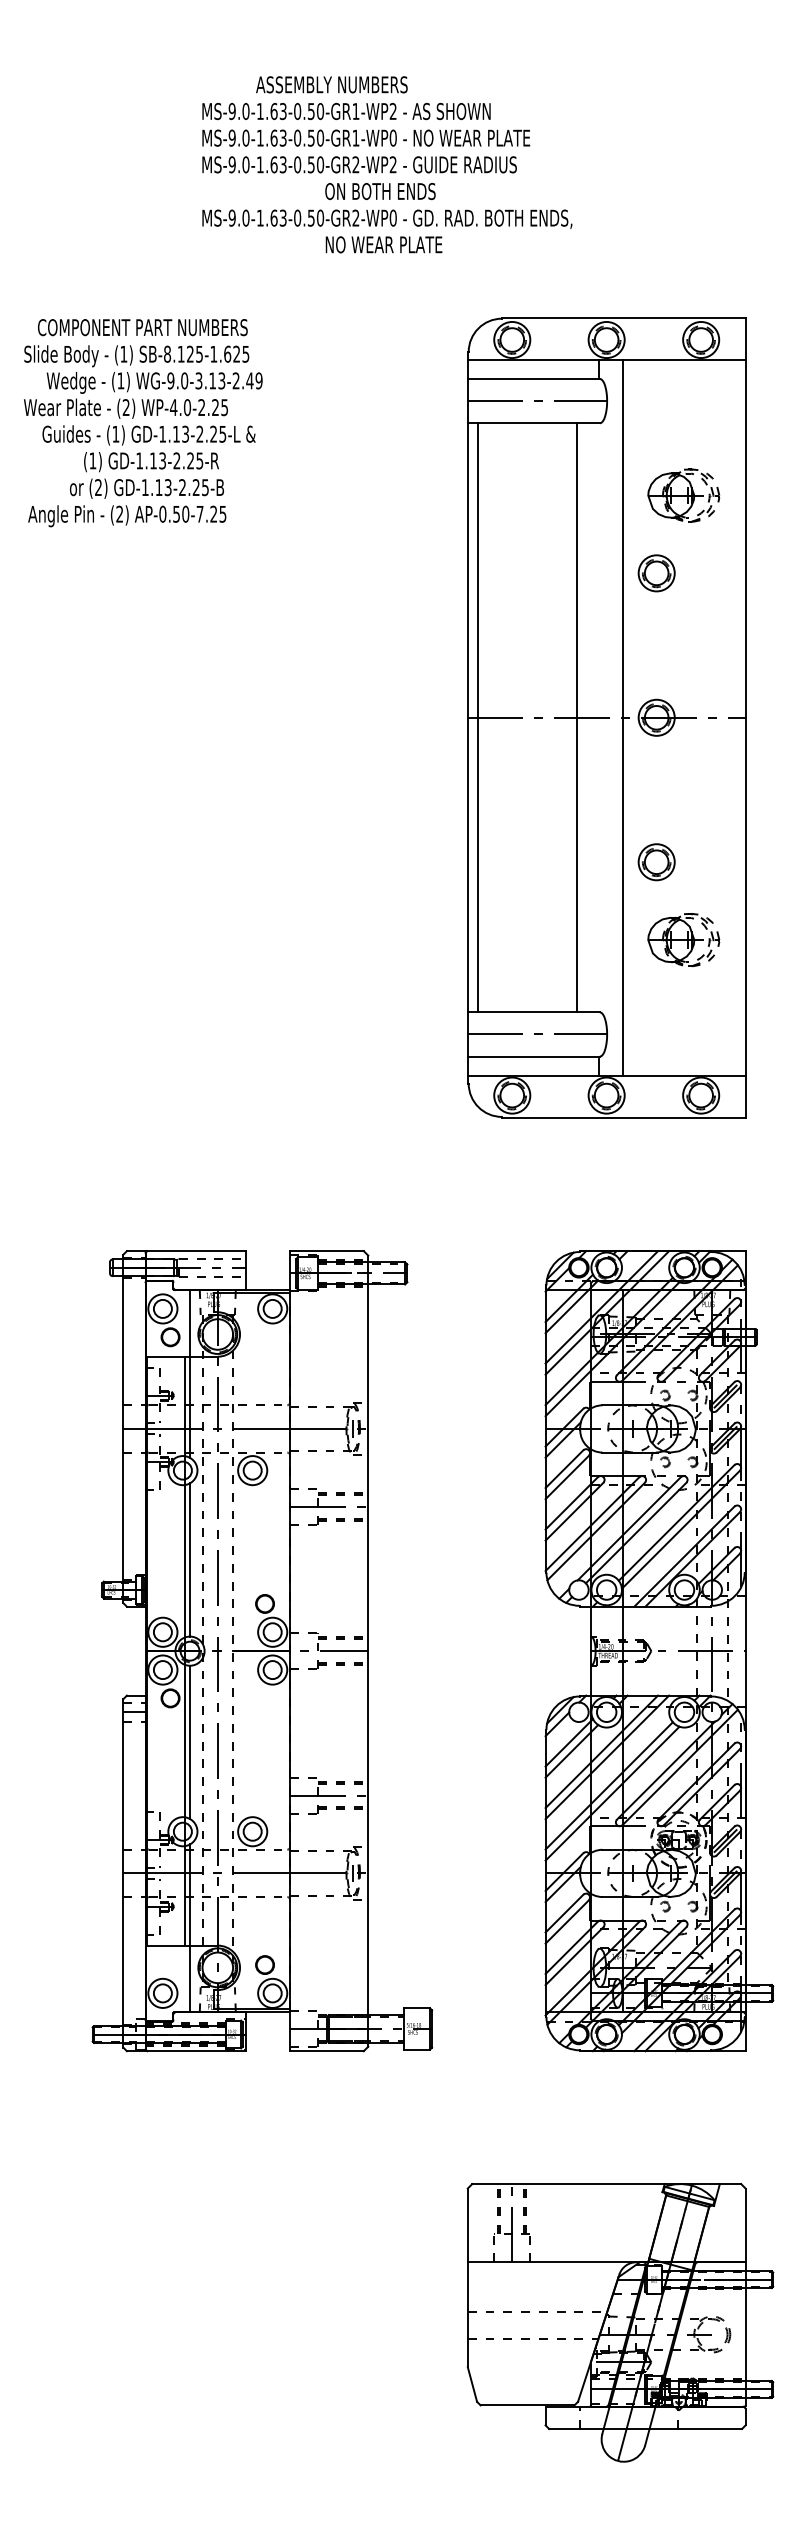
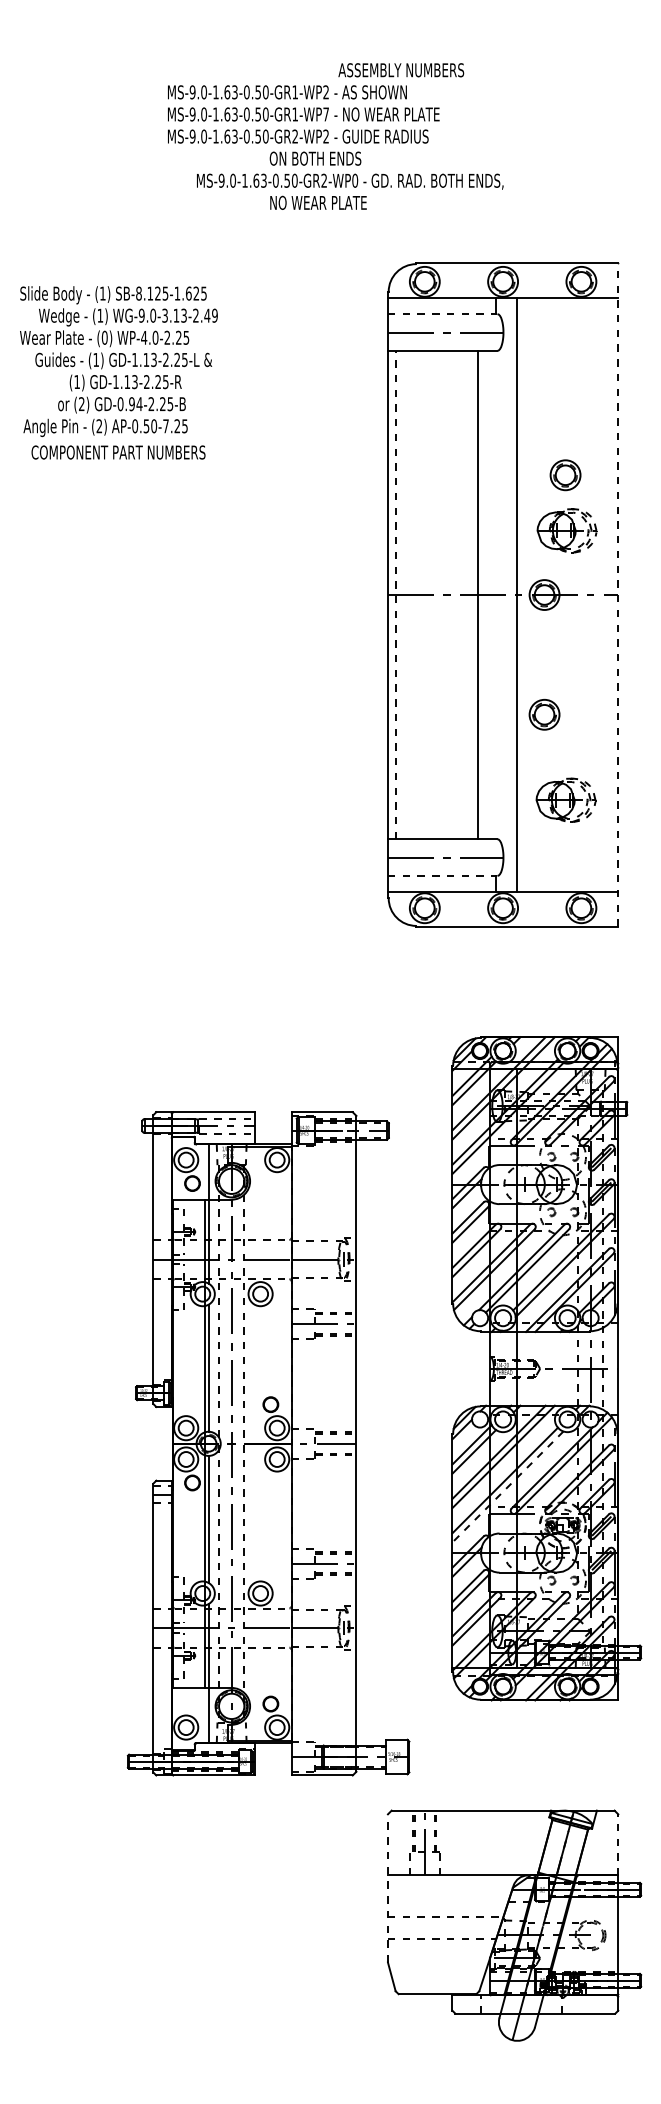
text: (332, 85) -> (401, 70), moved
text: (393, 138) -> (326, 114), MS-9.0-1.63-0.50-GR1-WP0 -> MS-9.0-1.63-0.50-GR1-WP7
text: (387, 219) -> (350, 181), moved
text: (142, 327) -> (118, 452), moved
line: (533, 379) -> (442, 314), solid -> dashed
text: (125, 407) -> (104, 337), (2) -> (0)
text: (156, 487) -> (129, 404), GD-1.13-2.25-B -> GD-0.94-2.25-B
part: (683, 495) -> (566, 530), moved
part: (656, 573) -> (565, 475), moved
line: (478, 717) -> (396, 594), solid -> dashed
line: (745, 718) -> (618, 595), solid -> dashed
part: (683, 939) -> (565, 799), moved
line: (533, 1056) -> (442, 875), solid -> dashed
part: (262, 1650) -> (268, 1443), moved
line: (611, 1794) -> (507, 1487), solid -> dashed
line: (745, 2224) -> (618, 1844), solid -> dashed
line: (467, 2276) -> (387, 1887), solid -> dashed

